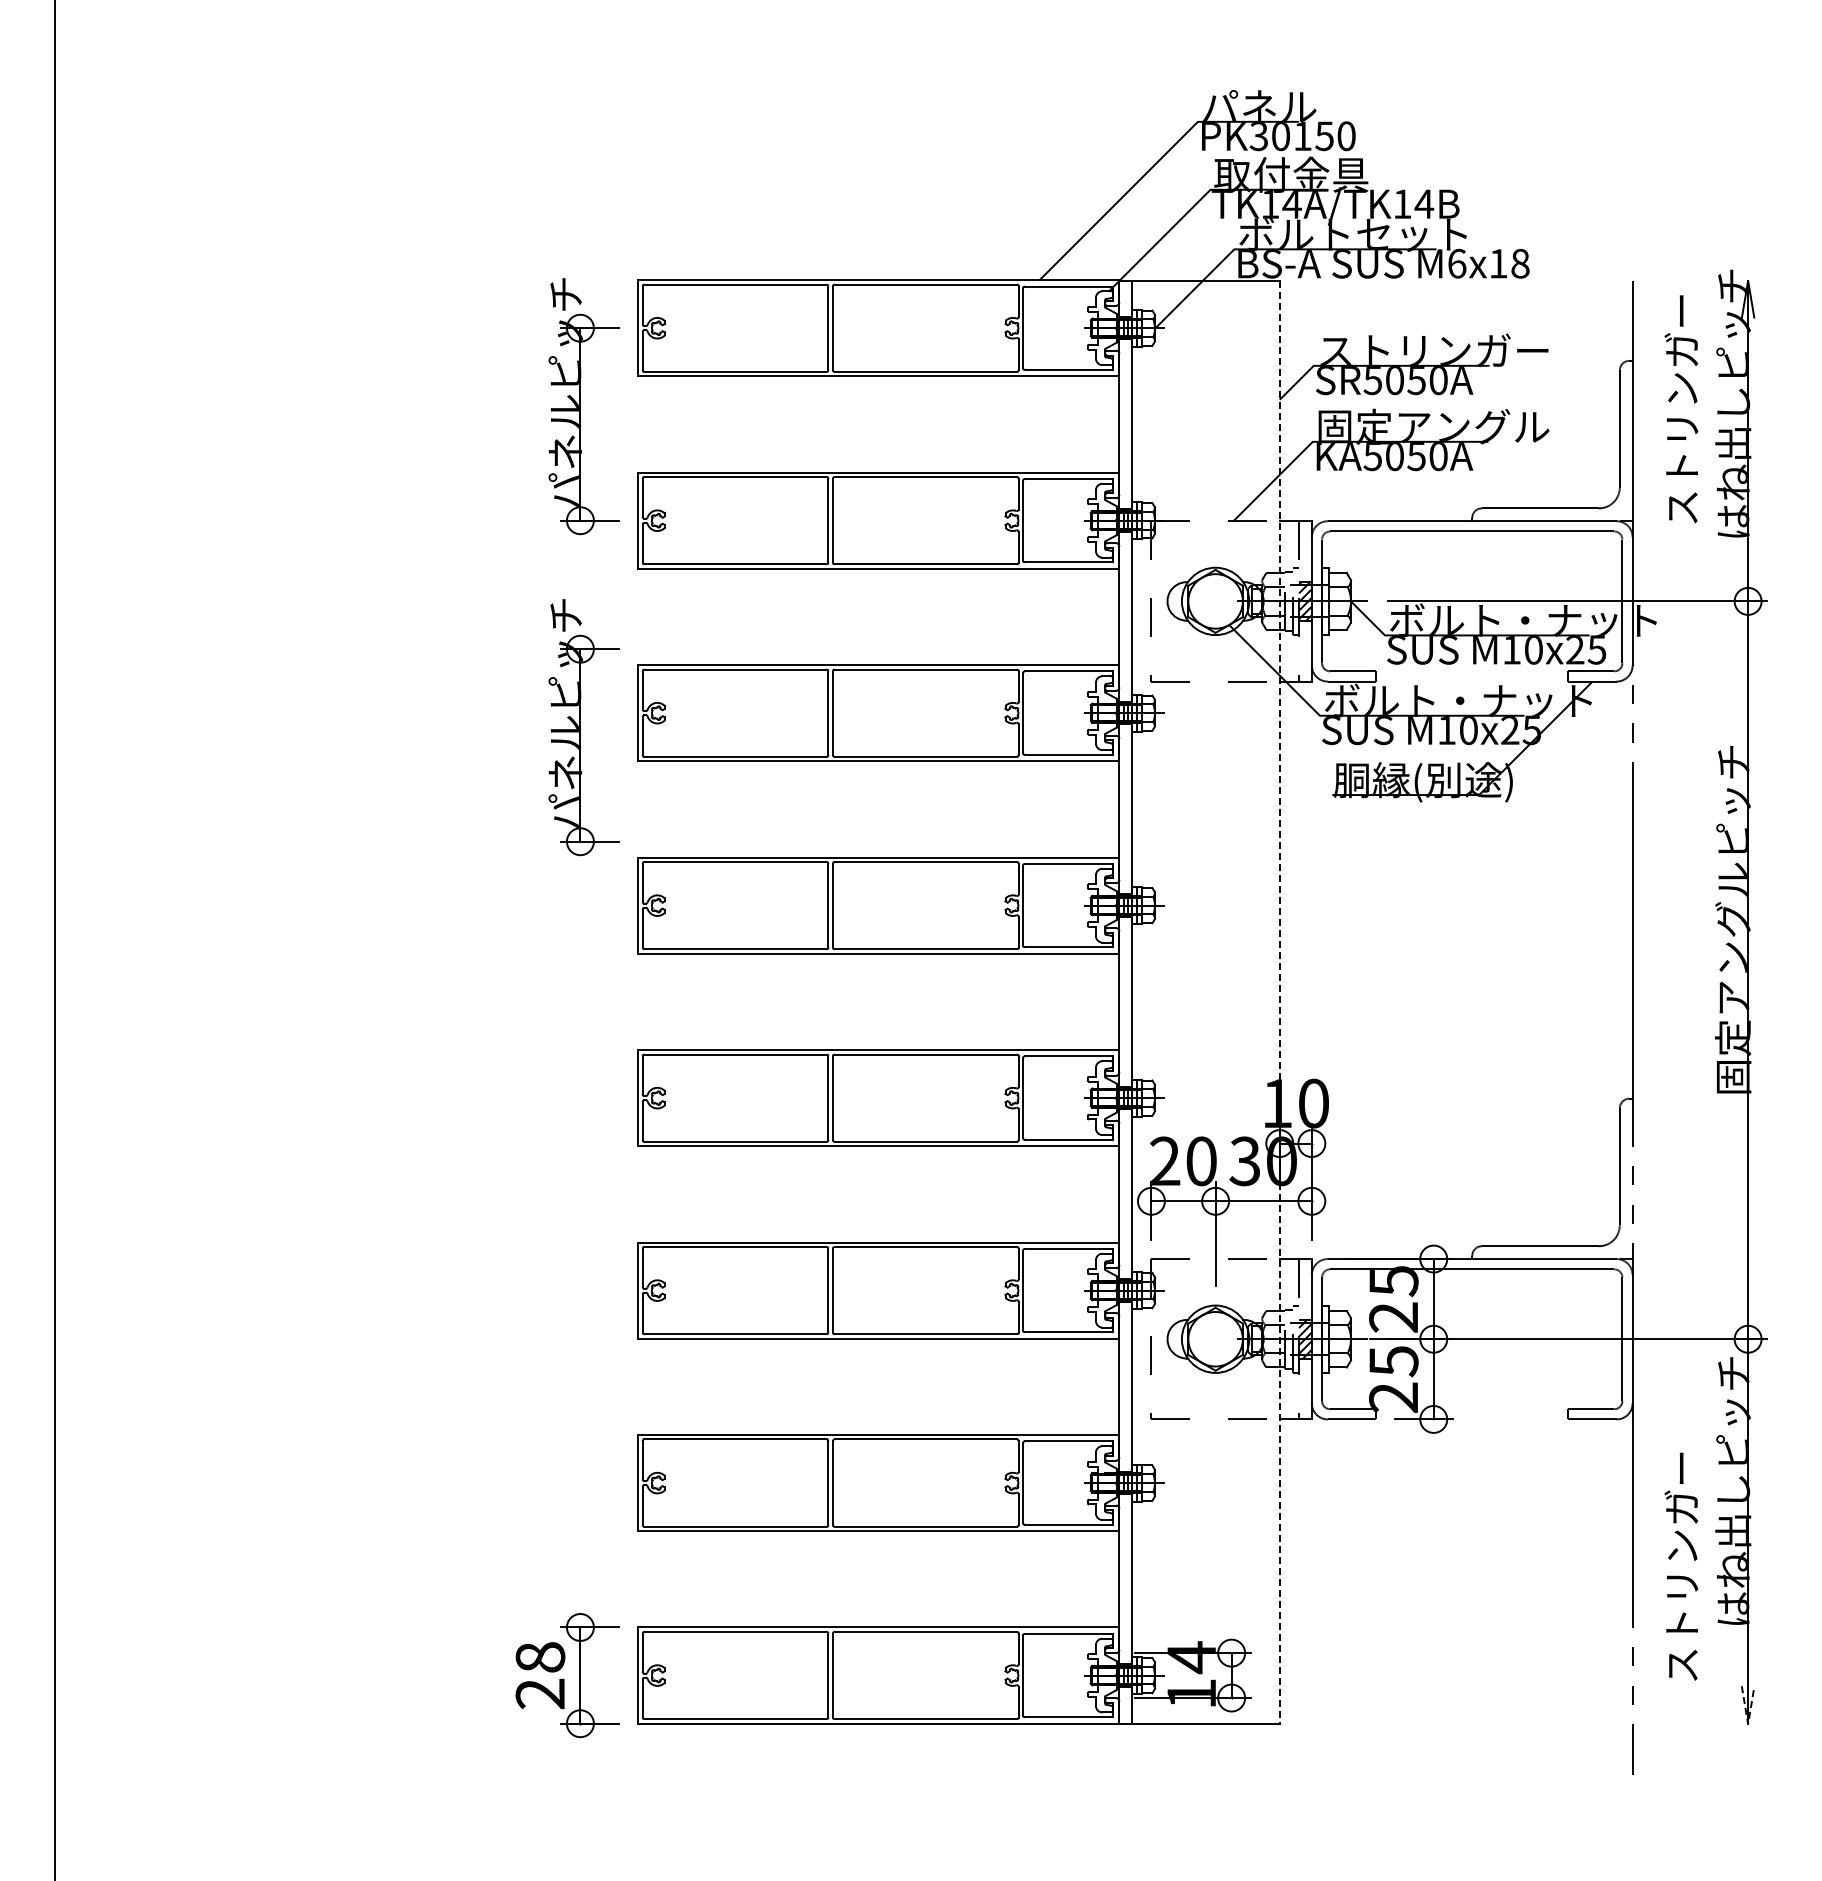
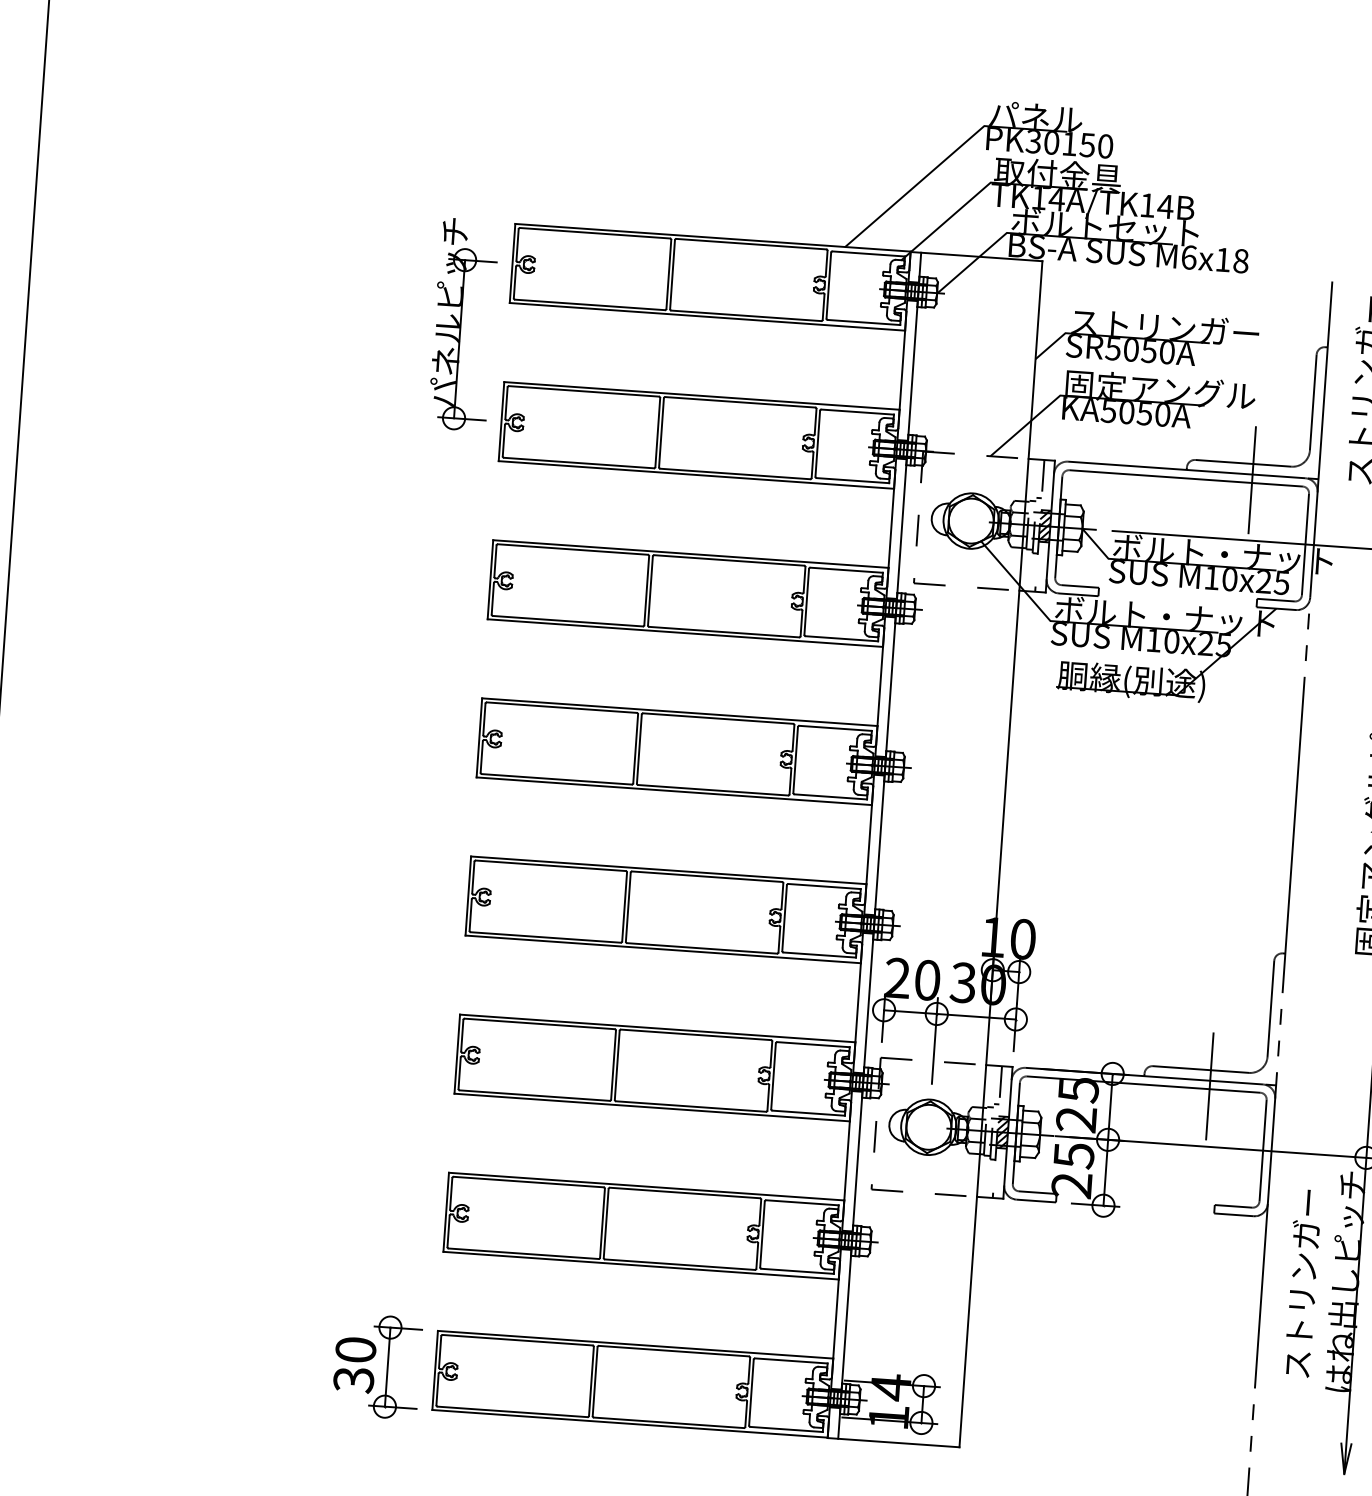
line: (1552, 527) -> (1252, 479), added
part: (583, 727) -> (444, 588), removed
line: (1279, 1002) -> (1000, 854), dashed -> solid
line: (1552, 1265) -> (1209, 1086), added
text: (1681, 1566) -> (1302, 1283), moved
text: (540, 1675) -> (354, 1364), 28 -> 30
line: (1748, 1724) -> (1344, 1474), dashed -> solid

